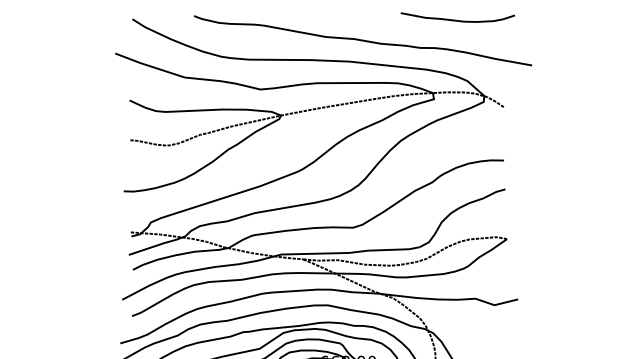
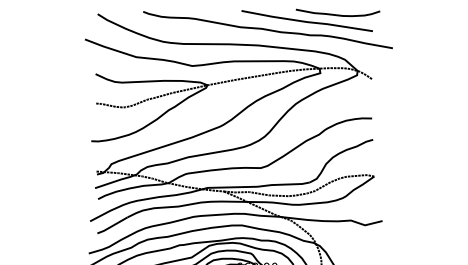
line: (413, 27) -> (305, 20), added

